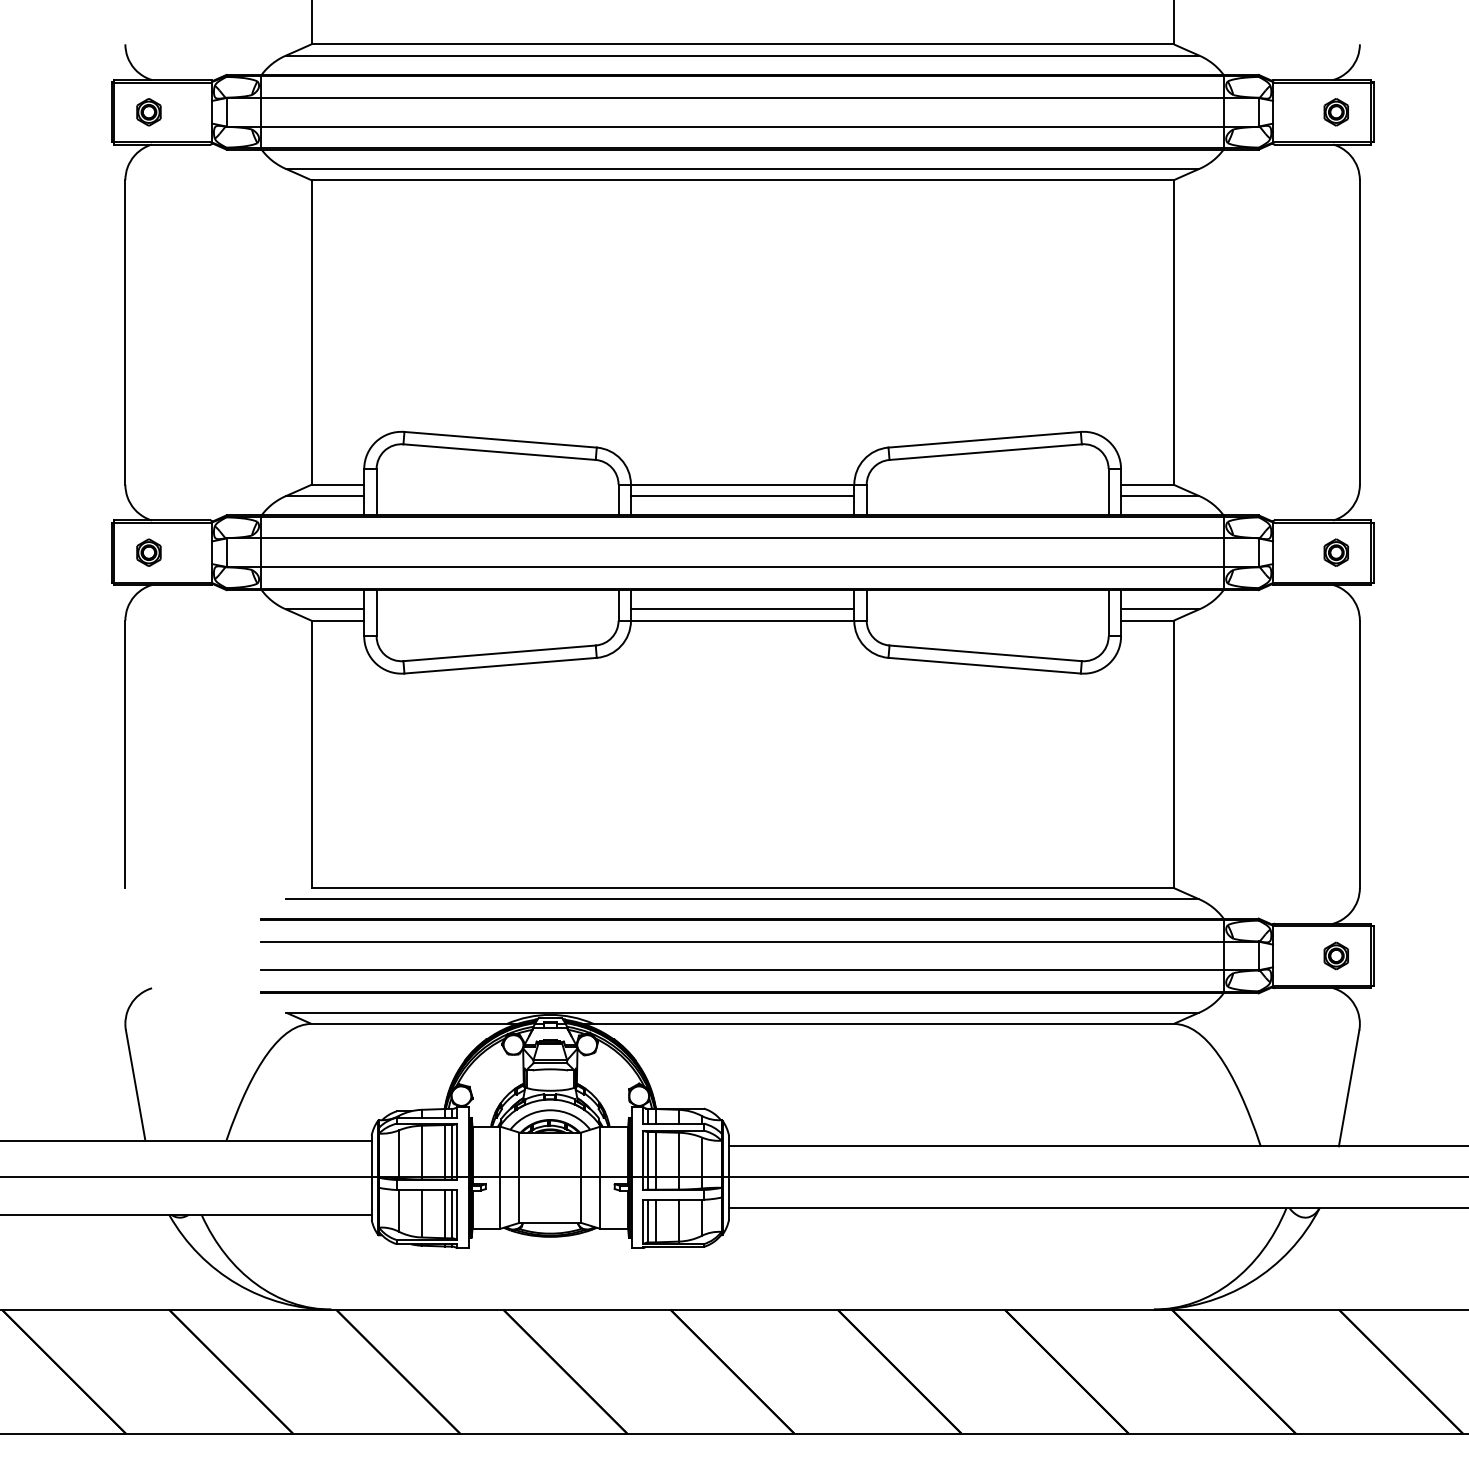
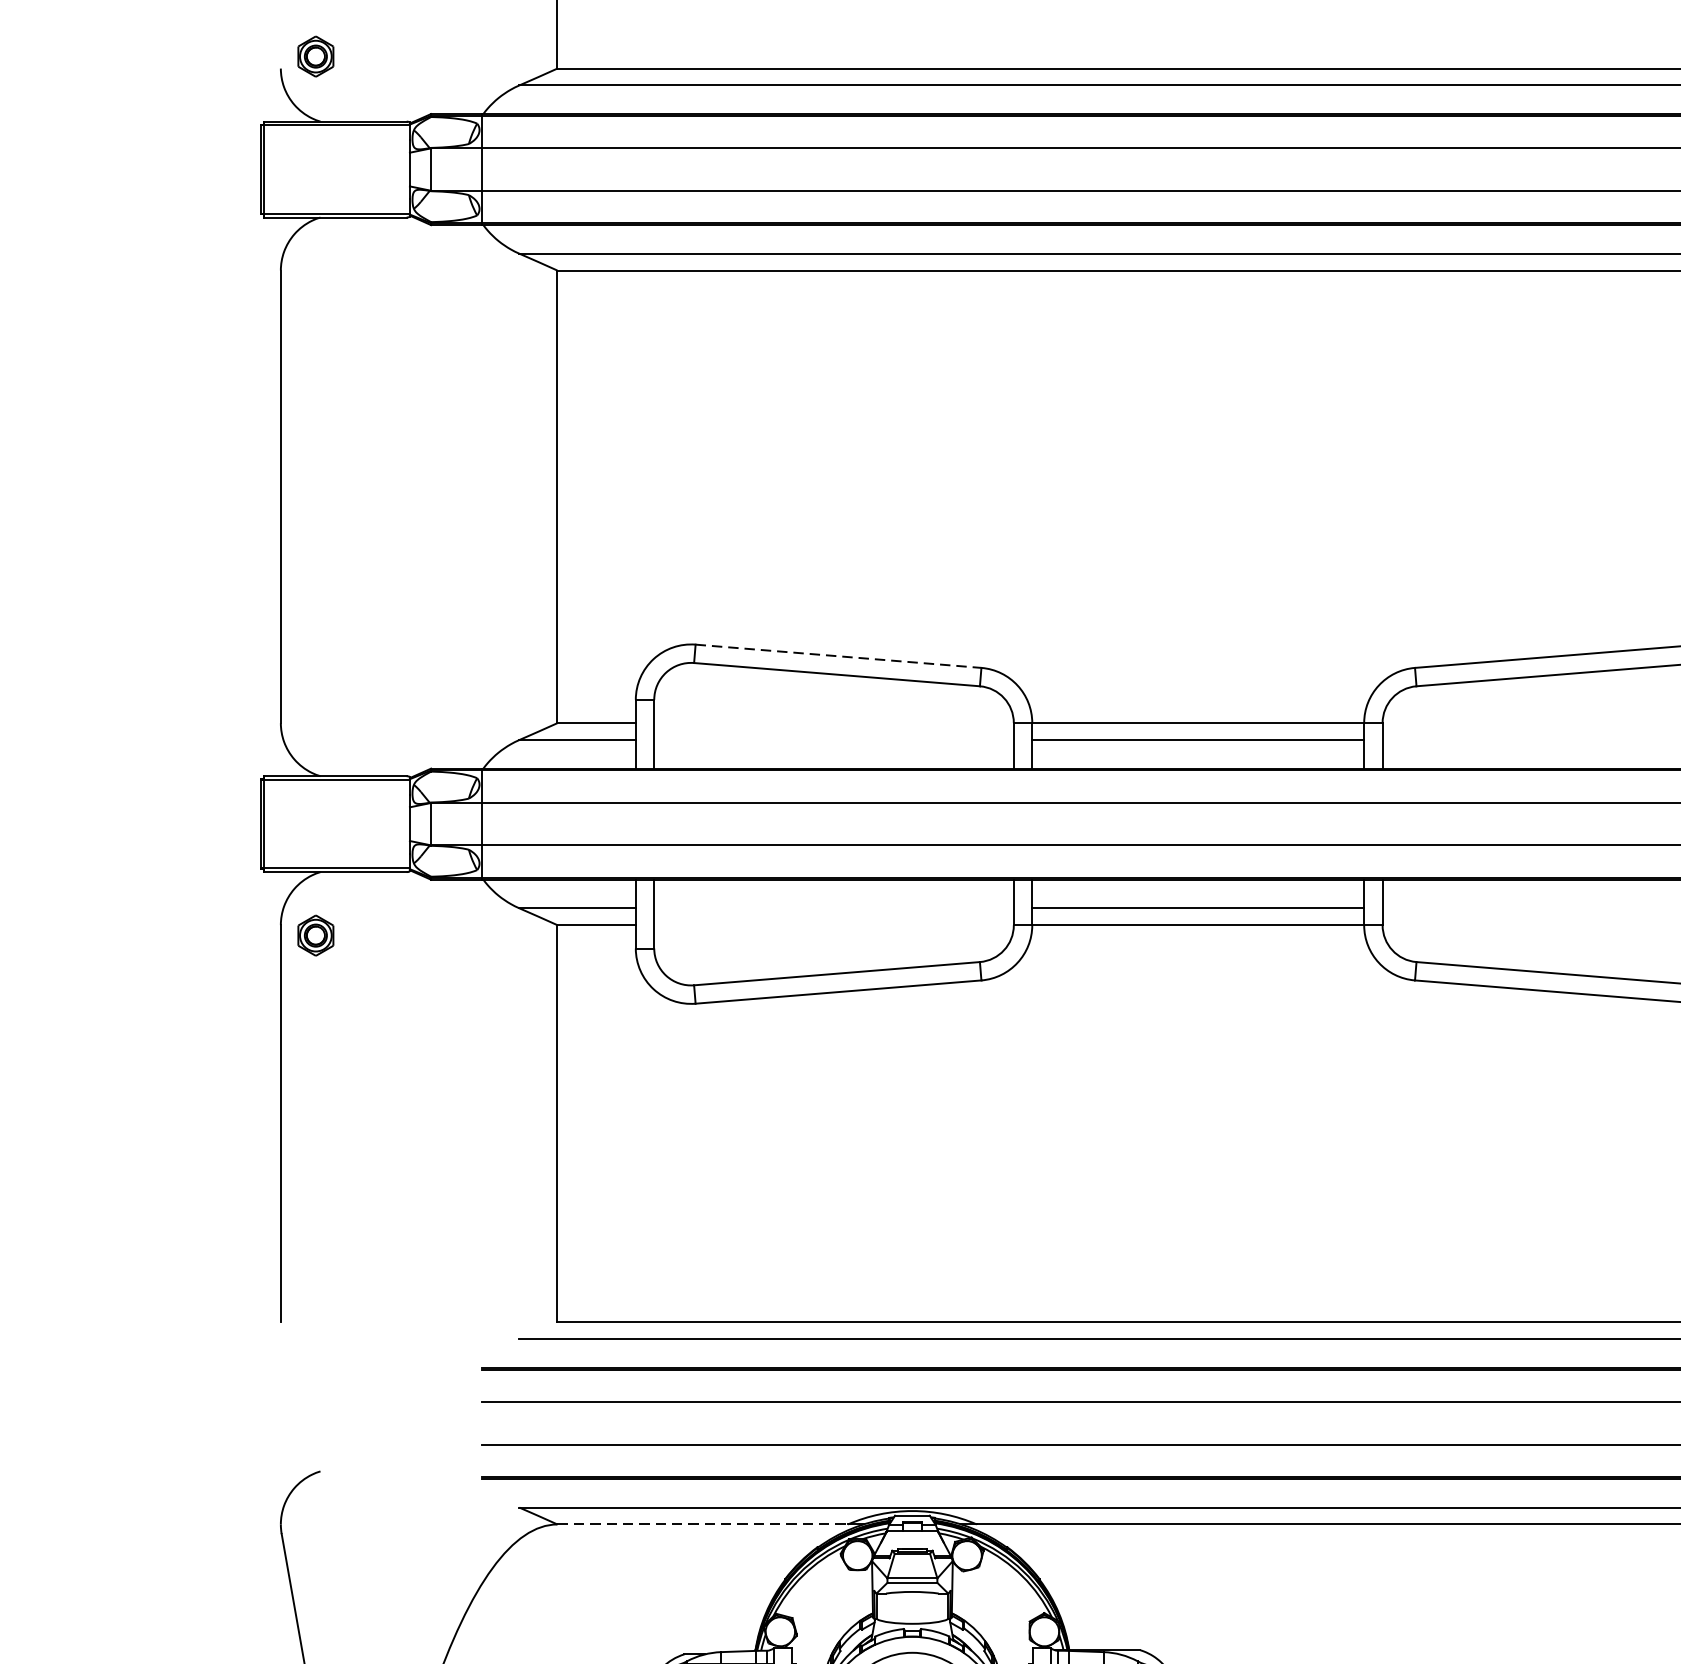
part: (148, 112) -> (315, 56), moved
line: (501, 439) -> (839, 655), solid -> dashed
part: (148, 552) -> (315, 935), moved
line: (409, 1023) -> (703, 1523), solid -> dashed

